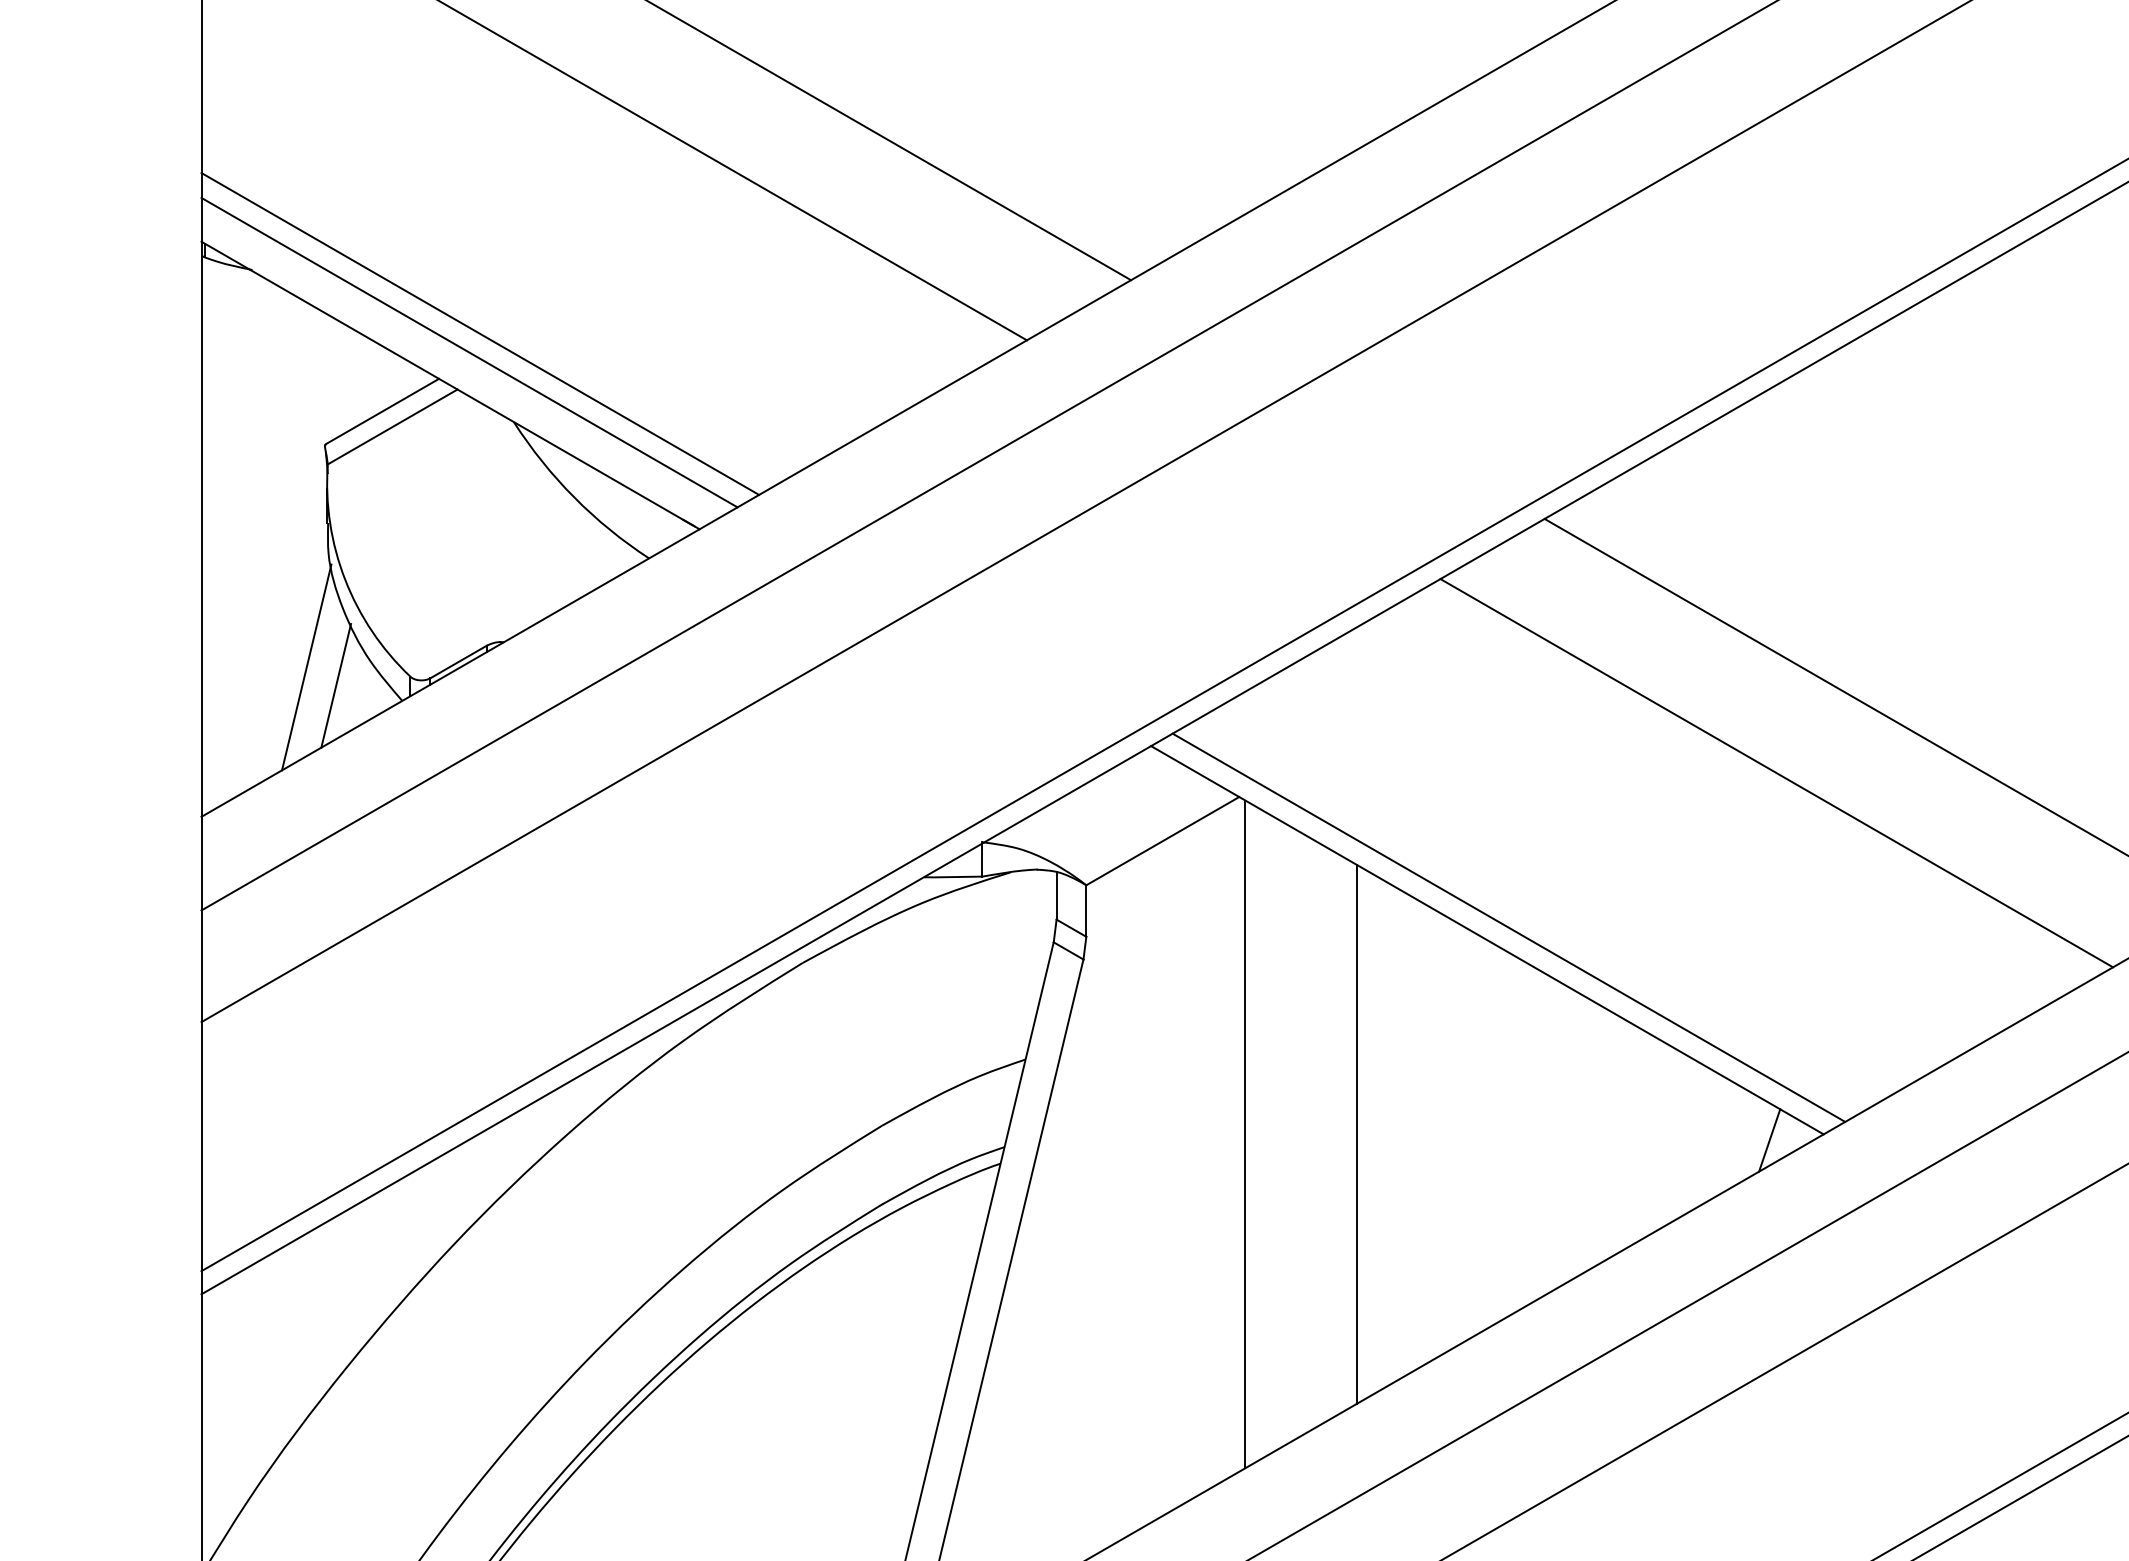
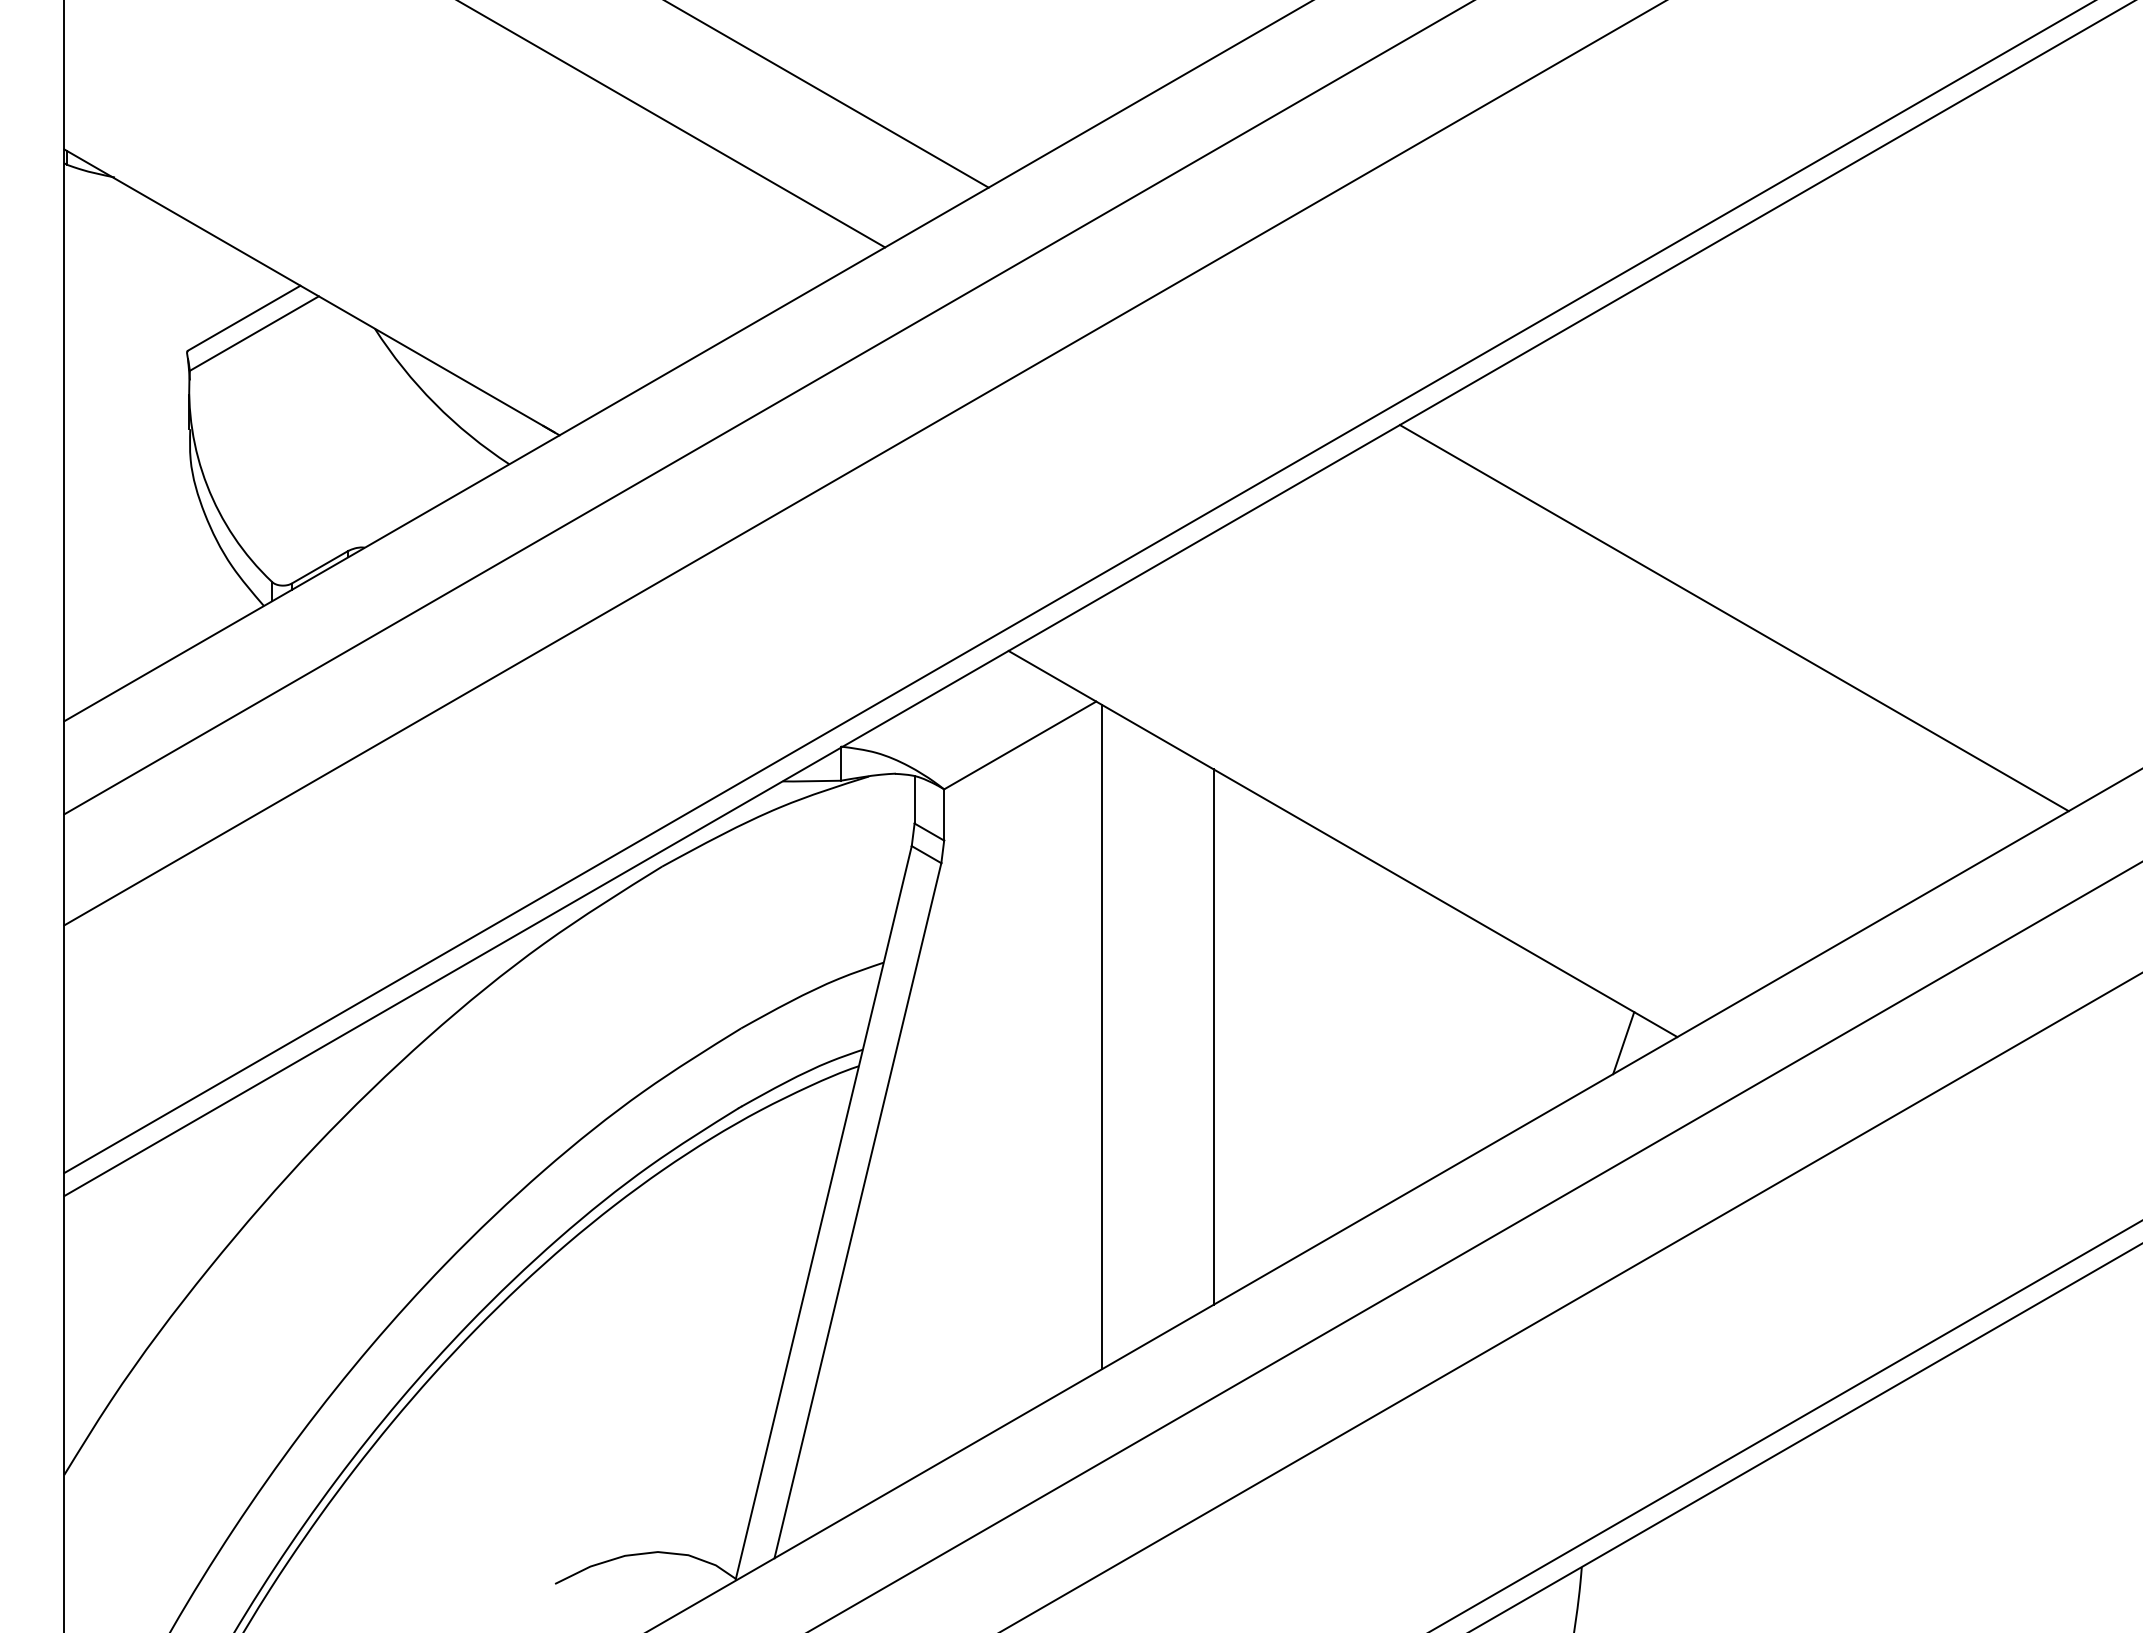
line: (480, 334) -> (341, 241), removed
line: (469, 352) -> (330, 259), removed
line: (306, 667) -> (168, 572), removed
line: (335, 685) -> (197, 590), removed
line: (1776, 772) -> (1630, 677), removed
line: (1509, 927) -> (1364, 831), removed

